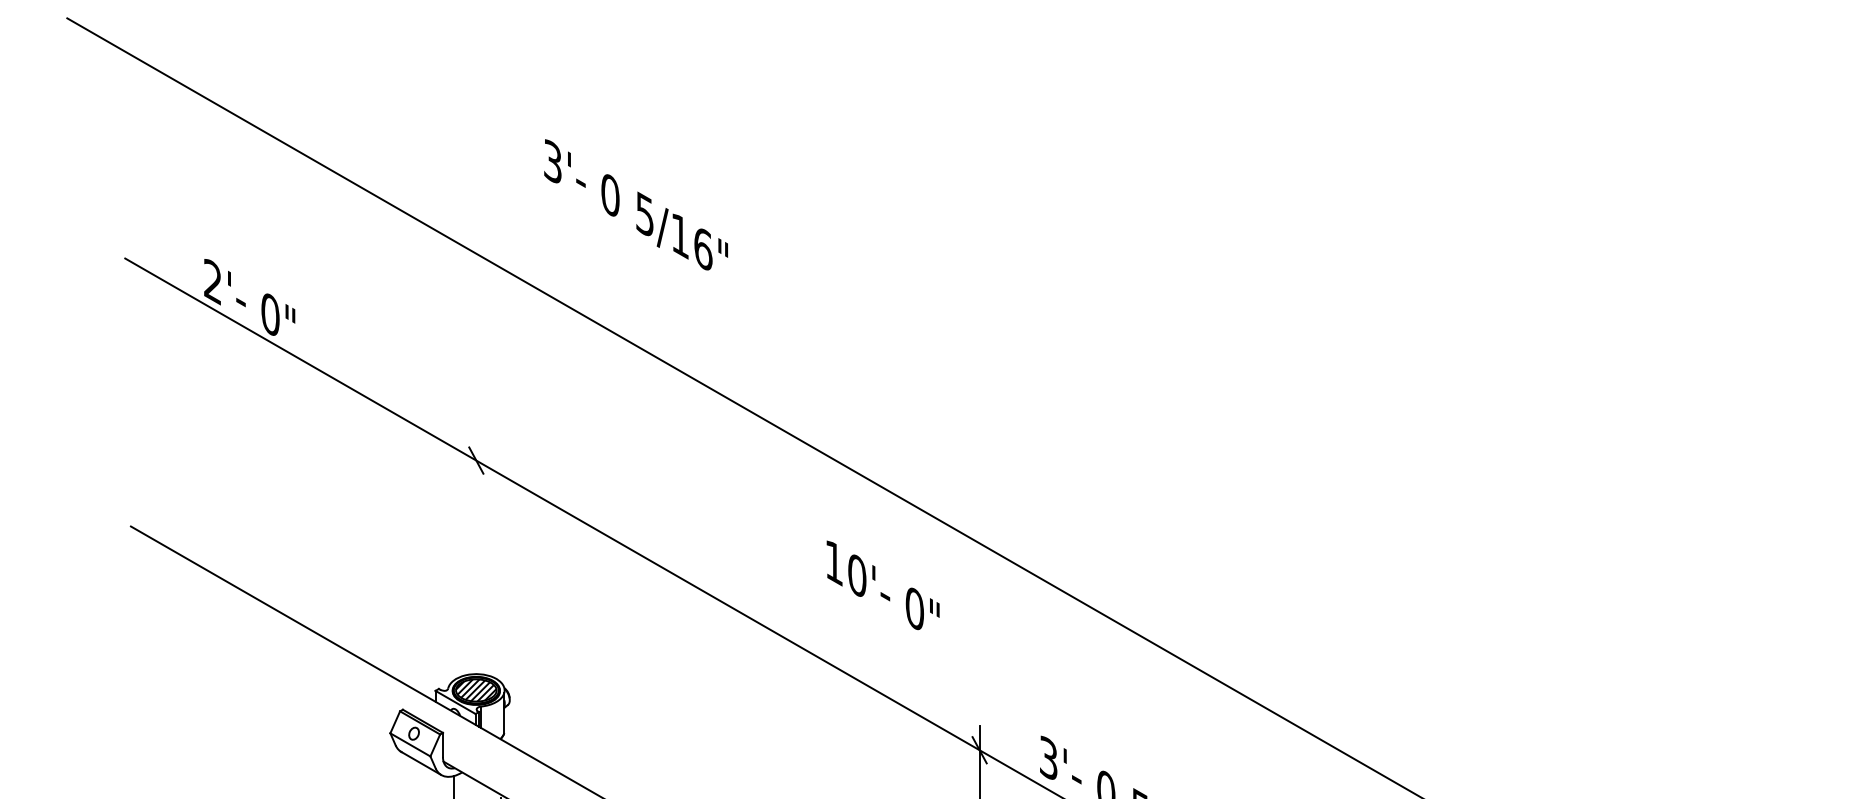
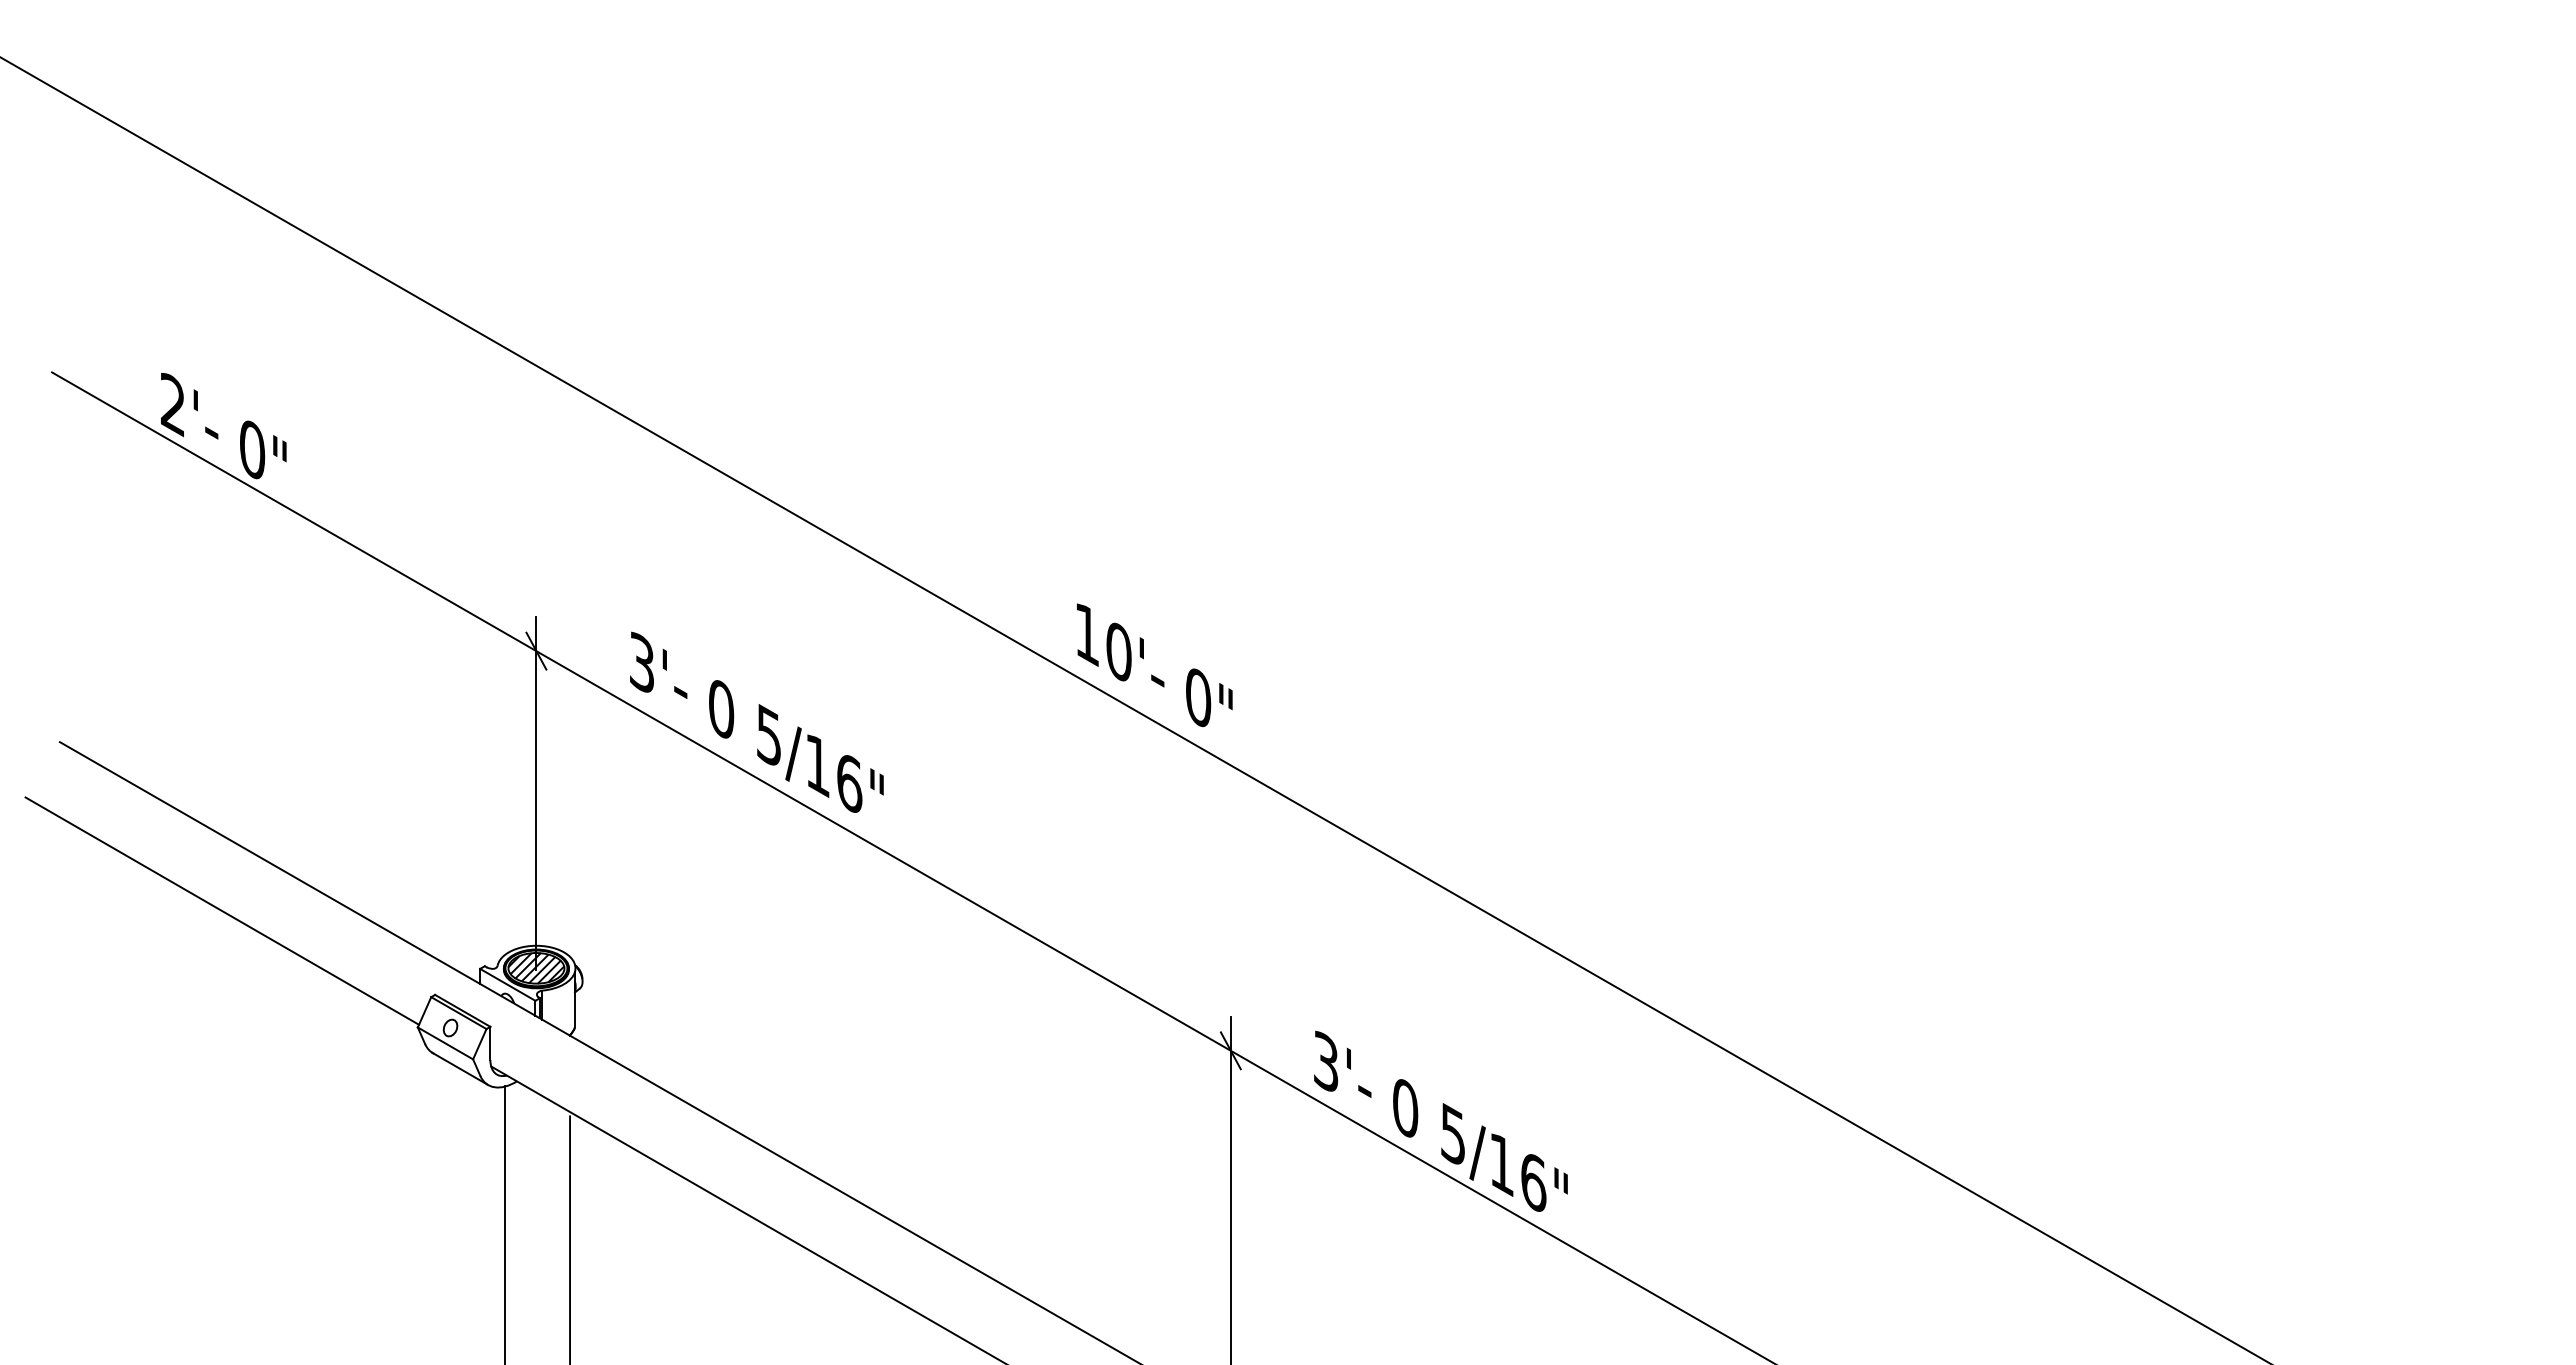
text: (635, 204) -> (756, 721), moved
line: (476, 563) -> (536, 793), added
text: (882, 585) -> (1154, 665), moved
line: (248, 648) -> (222, 910), added

